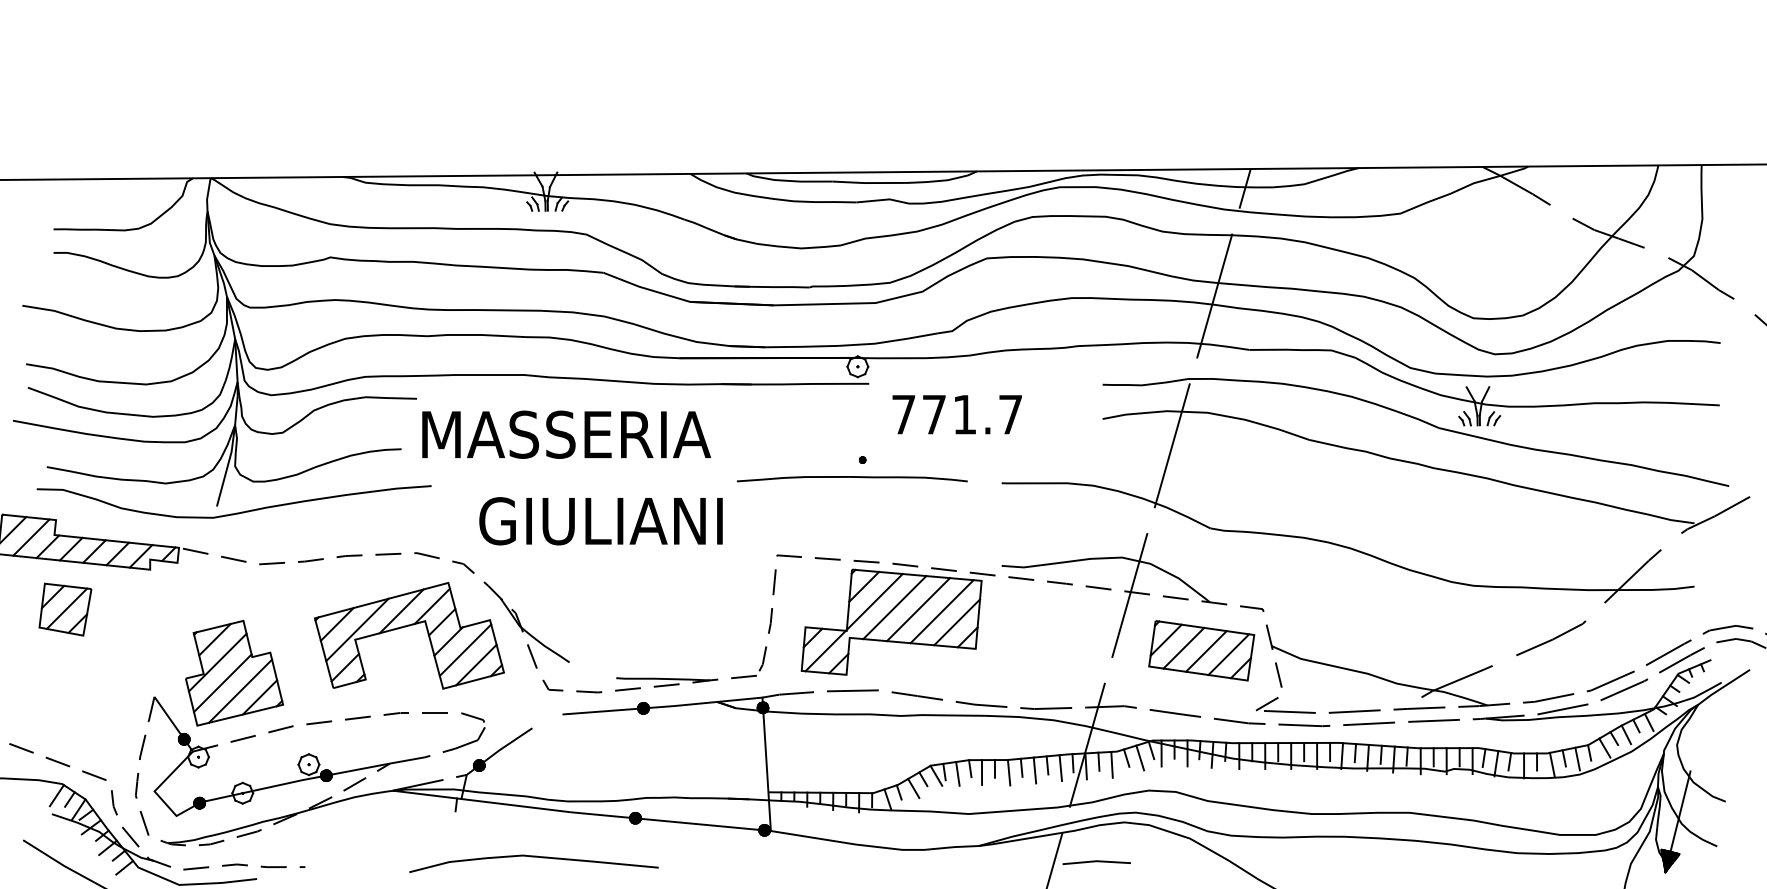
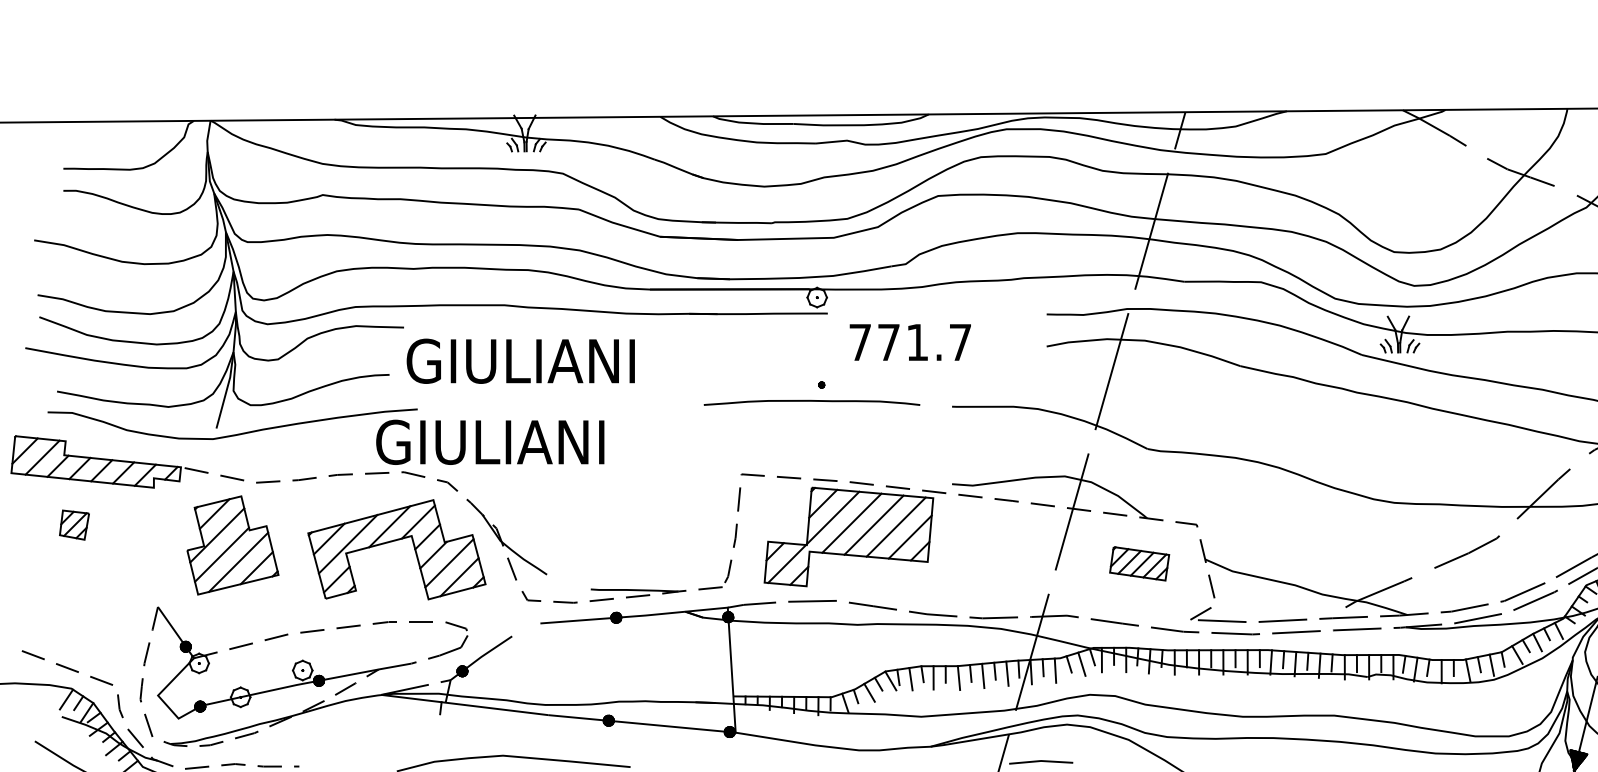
text: (565, 434) -> (543, 361), MASSERIA -> GIULIANI
text: (600, 521) -> (489, 442), moved
part: (65, 609) -> (74, 525), size x0.6
part: (1201, 650) -> (1139, 563), size x0.6
part: (234, 672) -> (232, 544), moved

